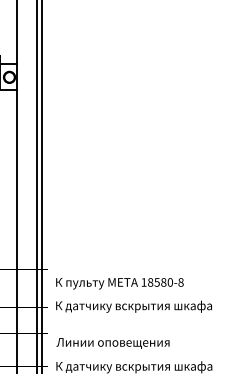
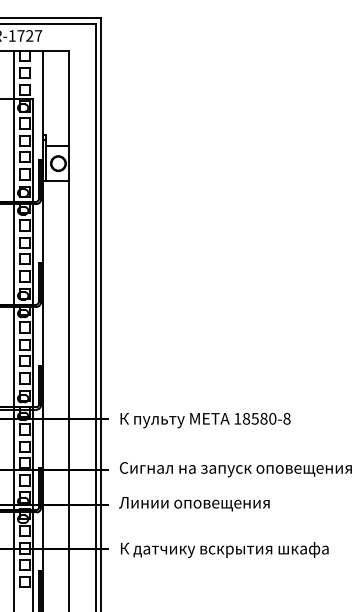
text: (119, 283) -> (205, 420), moved
text: (142, 306) -> (235, 469), К датчику вскрытия шкафа -> Сигнал на запуск оповещения
text: (113, 343) -> (194, 504), moved

